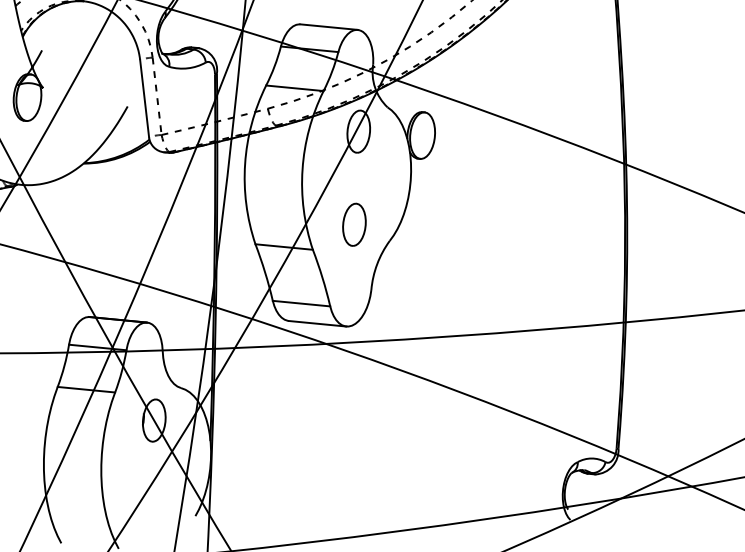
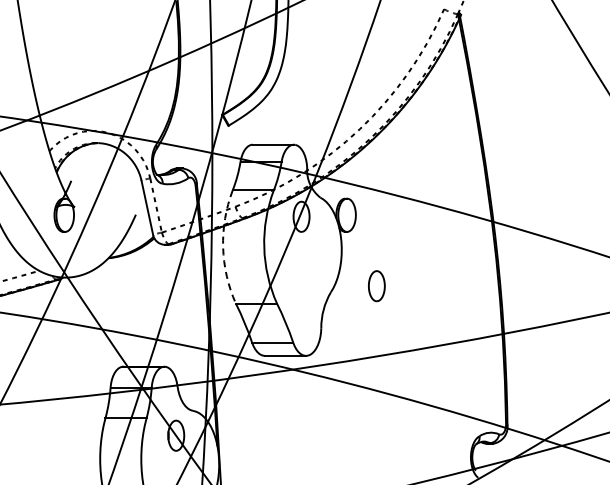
arc: (245, 164) -> (223, 247), solid -> dashed
part: (353, 225) -> (376, 286), moved

